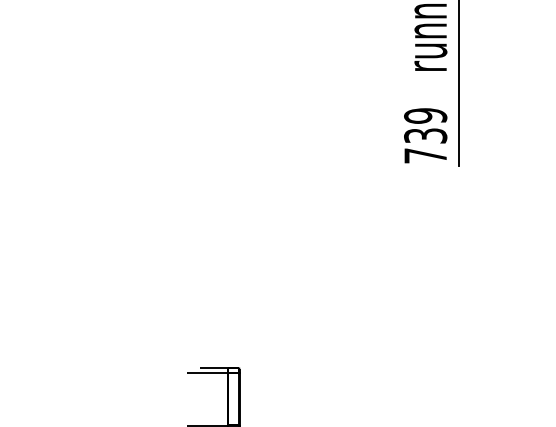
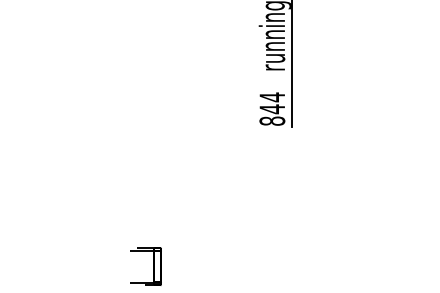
text: (425, 134) -> (272, 108), 739 -> 844

